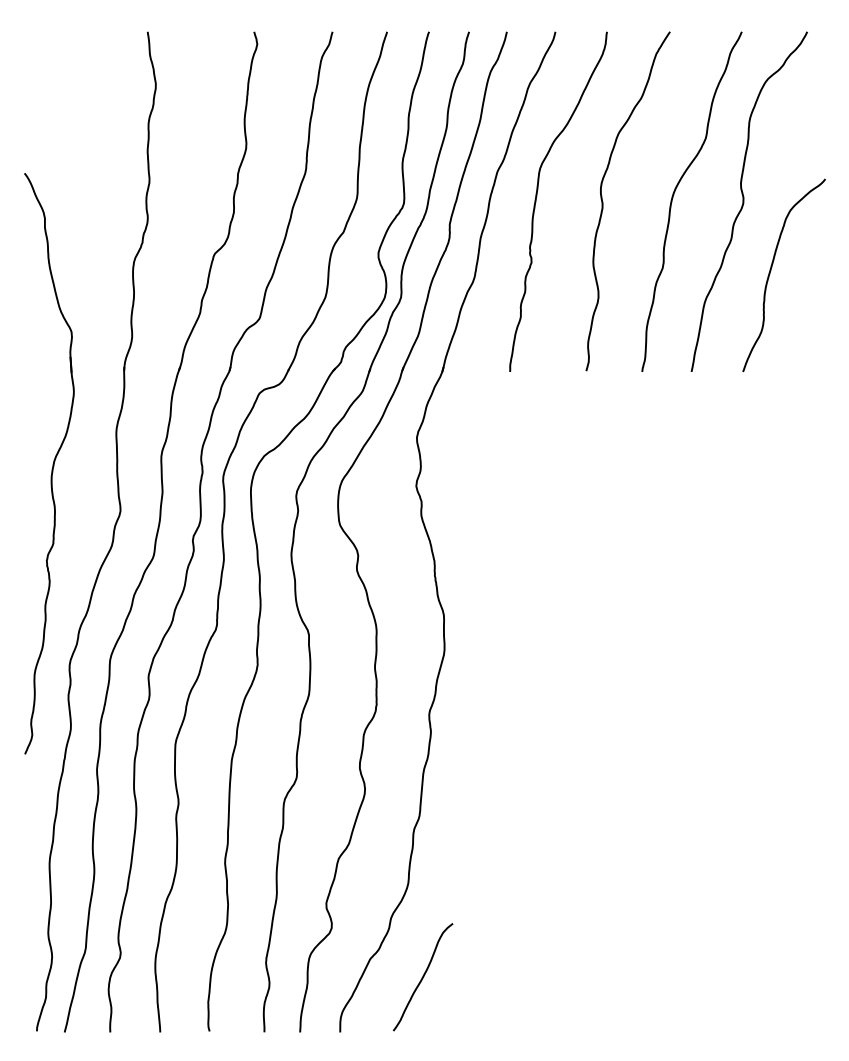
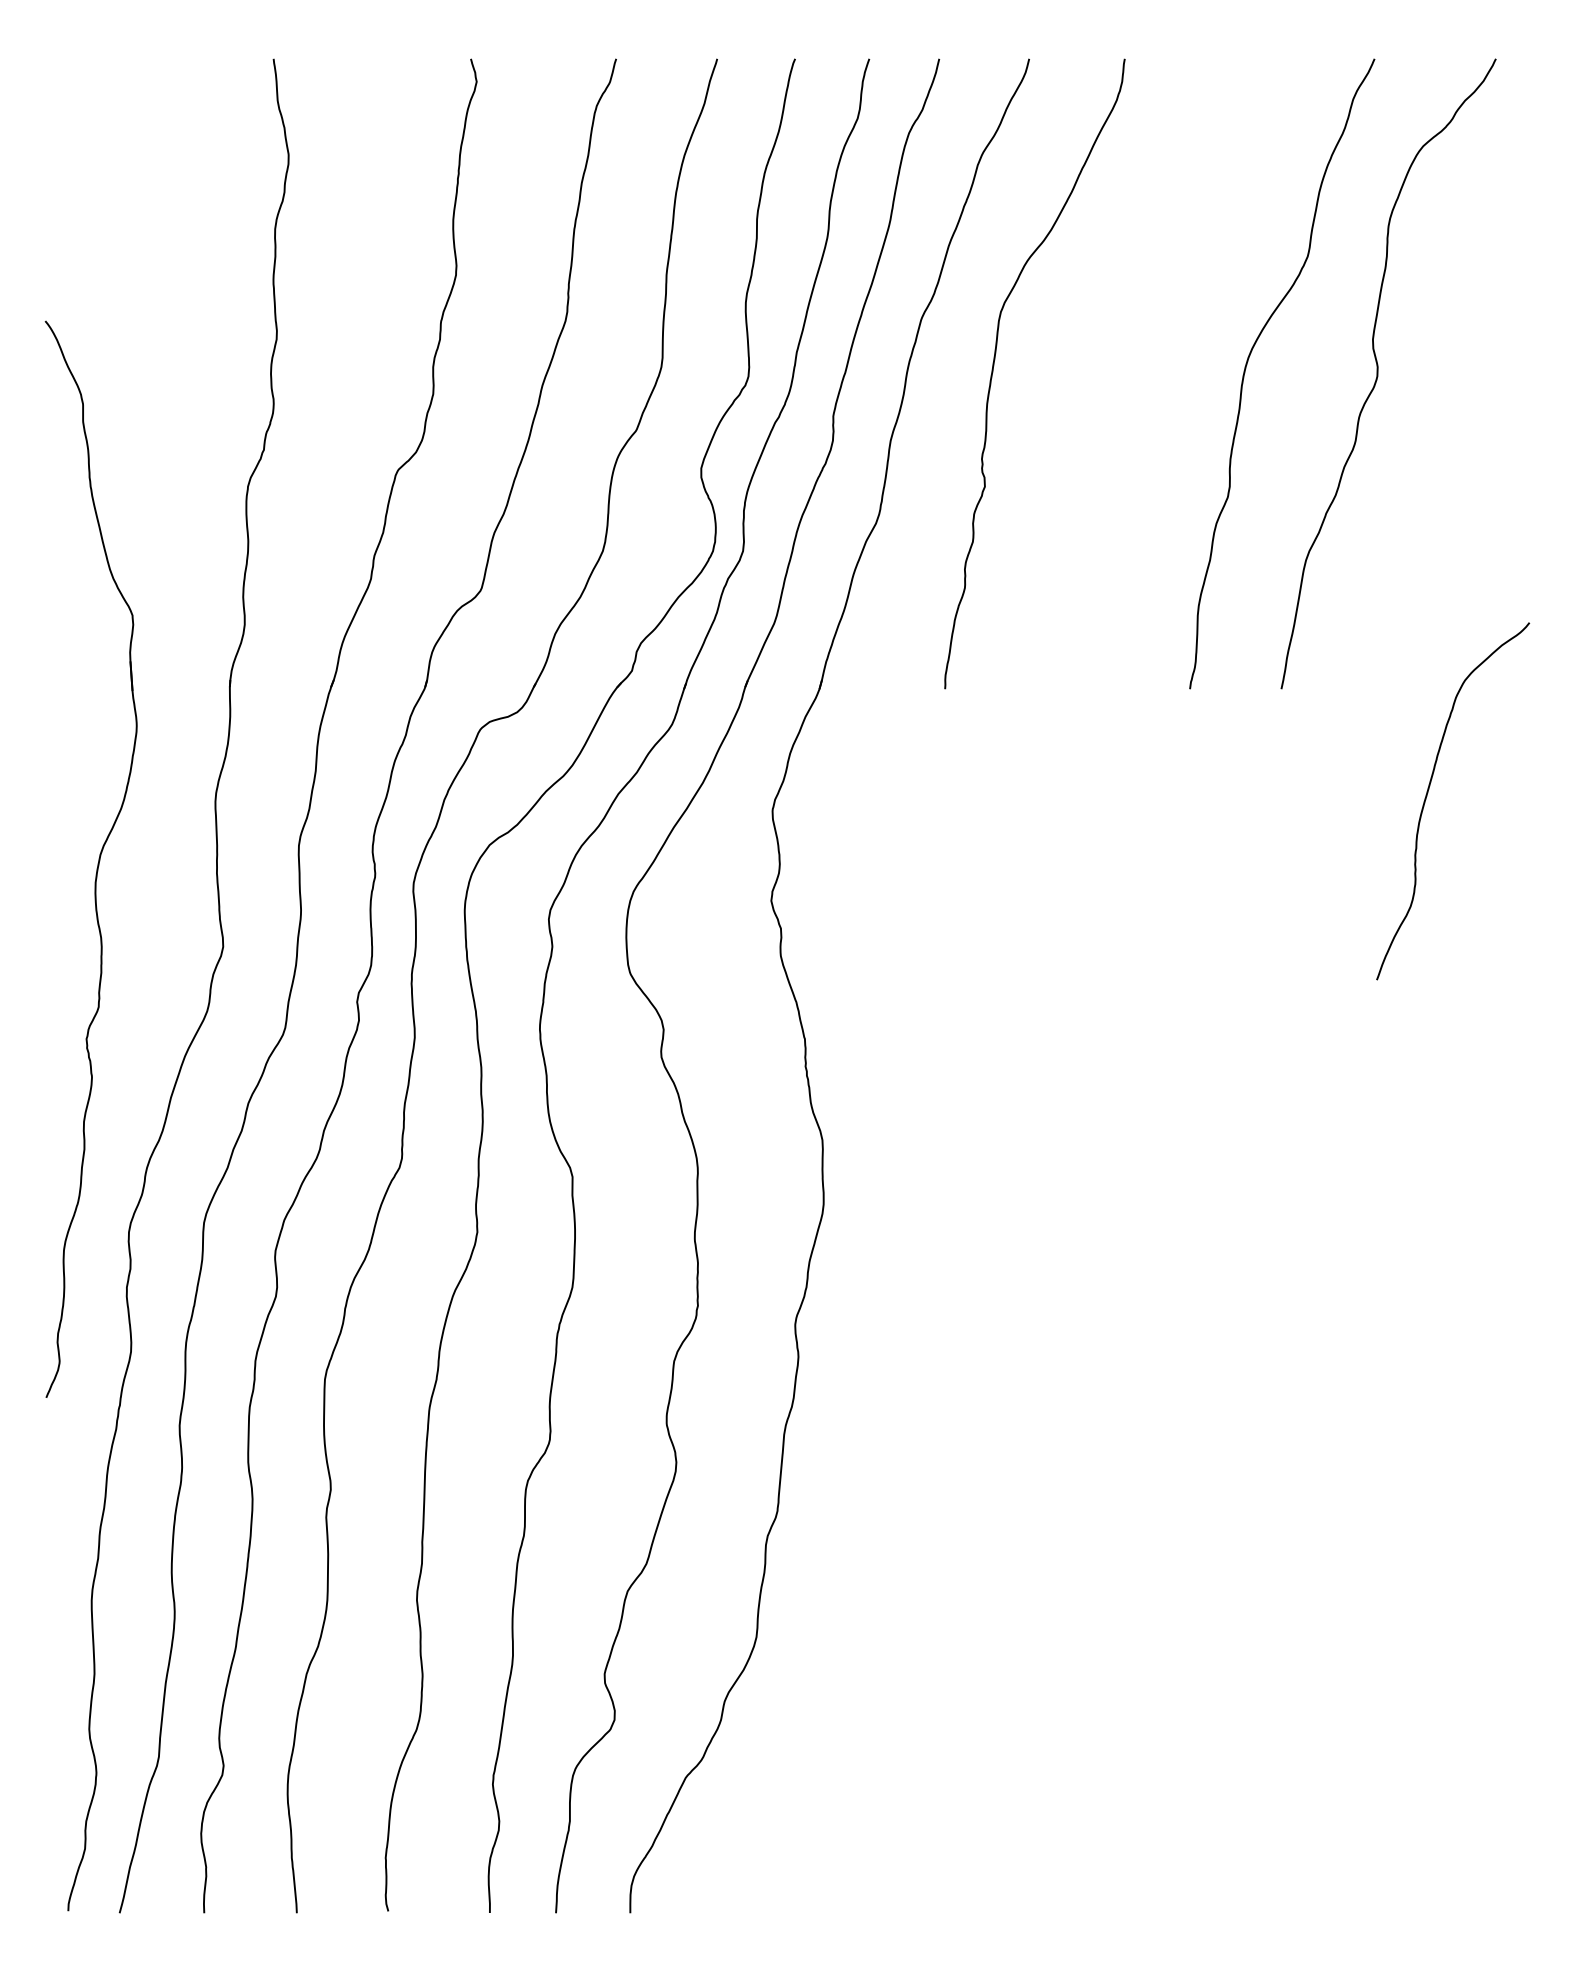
curve: (603, 201) -> (1118, 373), removed
curve: (771, 271) -> (1429, 793), moved
curve: (422, 977) -> (782, 1811), removed

